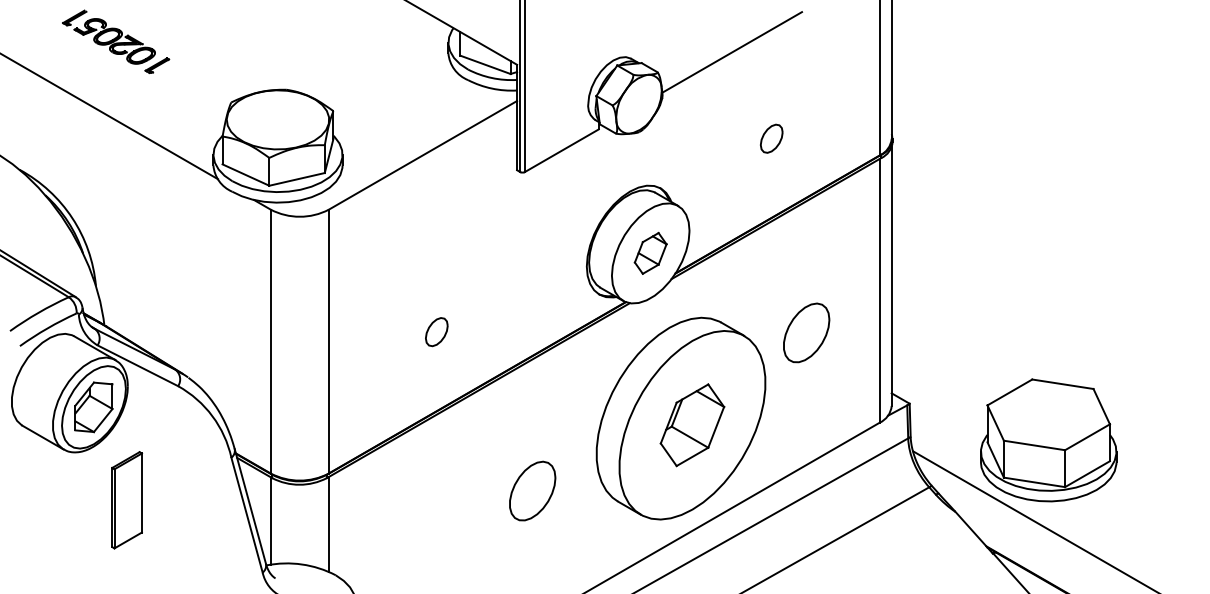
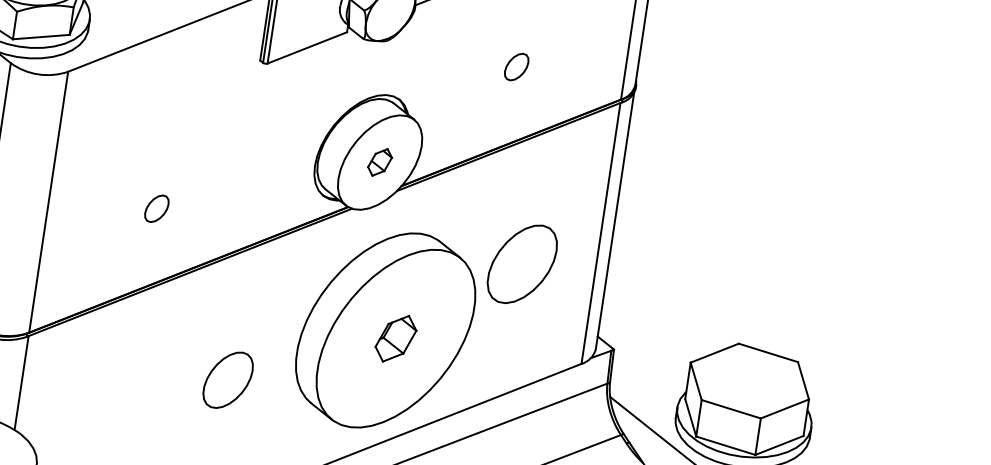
part: (650, 252) -> (380, 161), size x0.7
part: (806, 332) -> (522, 263), size x1.4
part: (692, 425) -> (395, 338), size x0.6

